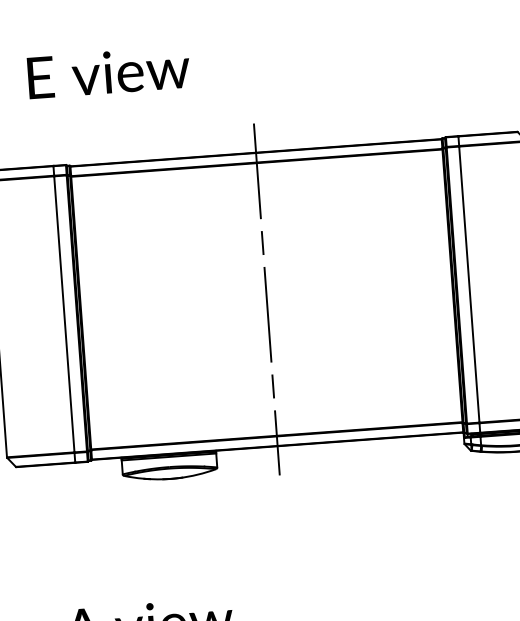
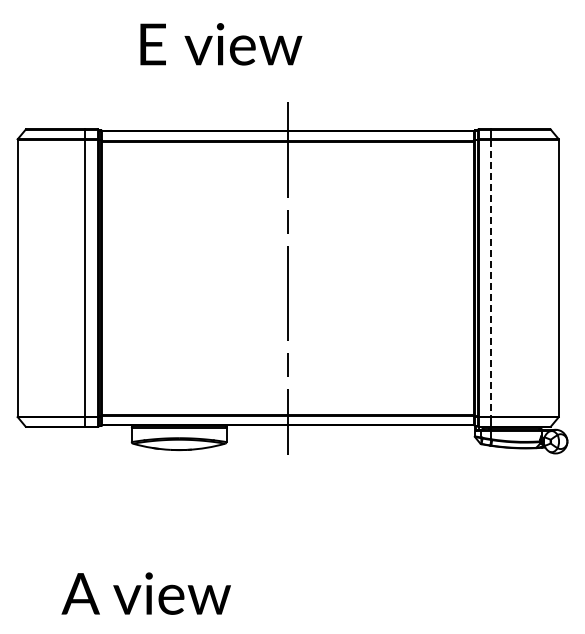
text: (109, 72) -> (221, 44), moved
line: (469, 284) -> (491, 278), solid -> dashed

